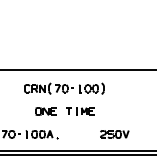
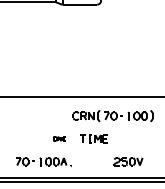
part: (63, 89) -> (112, 116), moved
part: (45, 111) -> (59, 138), size x0.6

